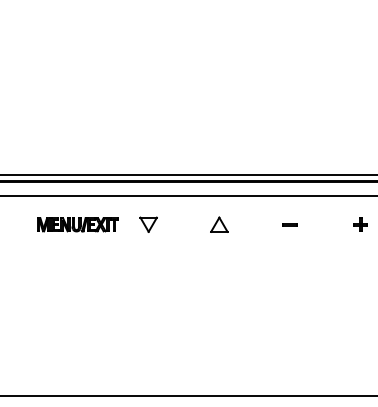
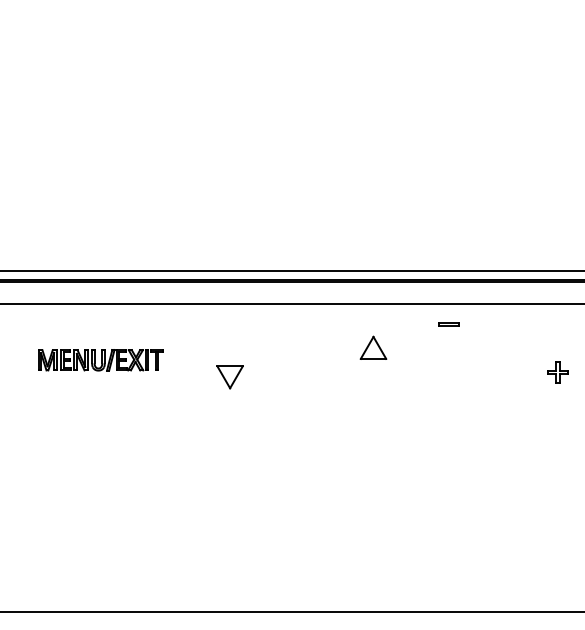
part: (77, 224) -> (99, 359), moved
part: (148, 224) -> (229, 376), moved
part: (219, 224) -> (373, 347), moved
line: (289, 224) -> (448, 324), moved
part: (360, 224) -> (557, 372), moved

